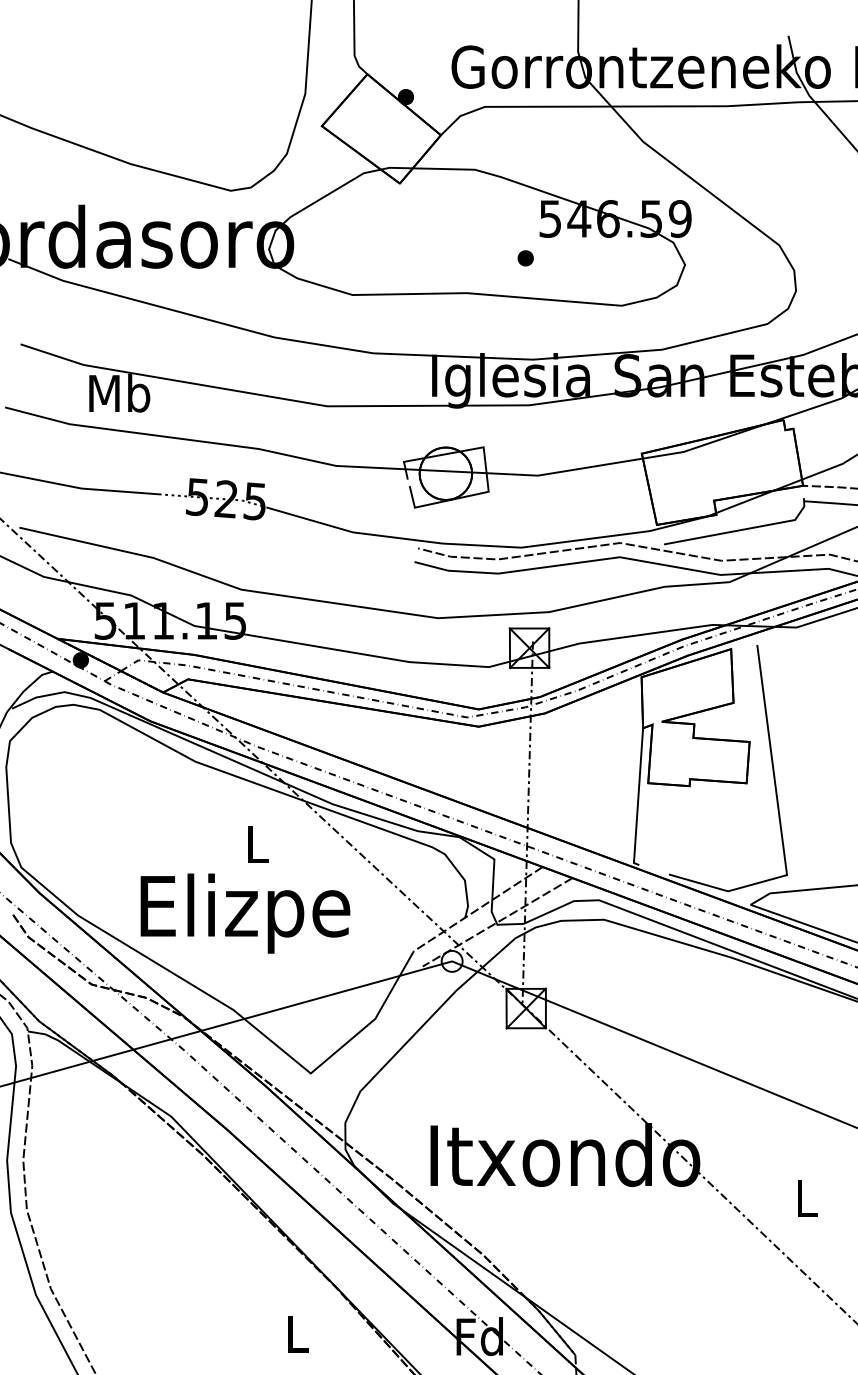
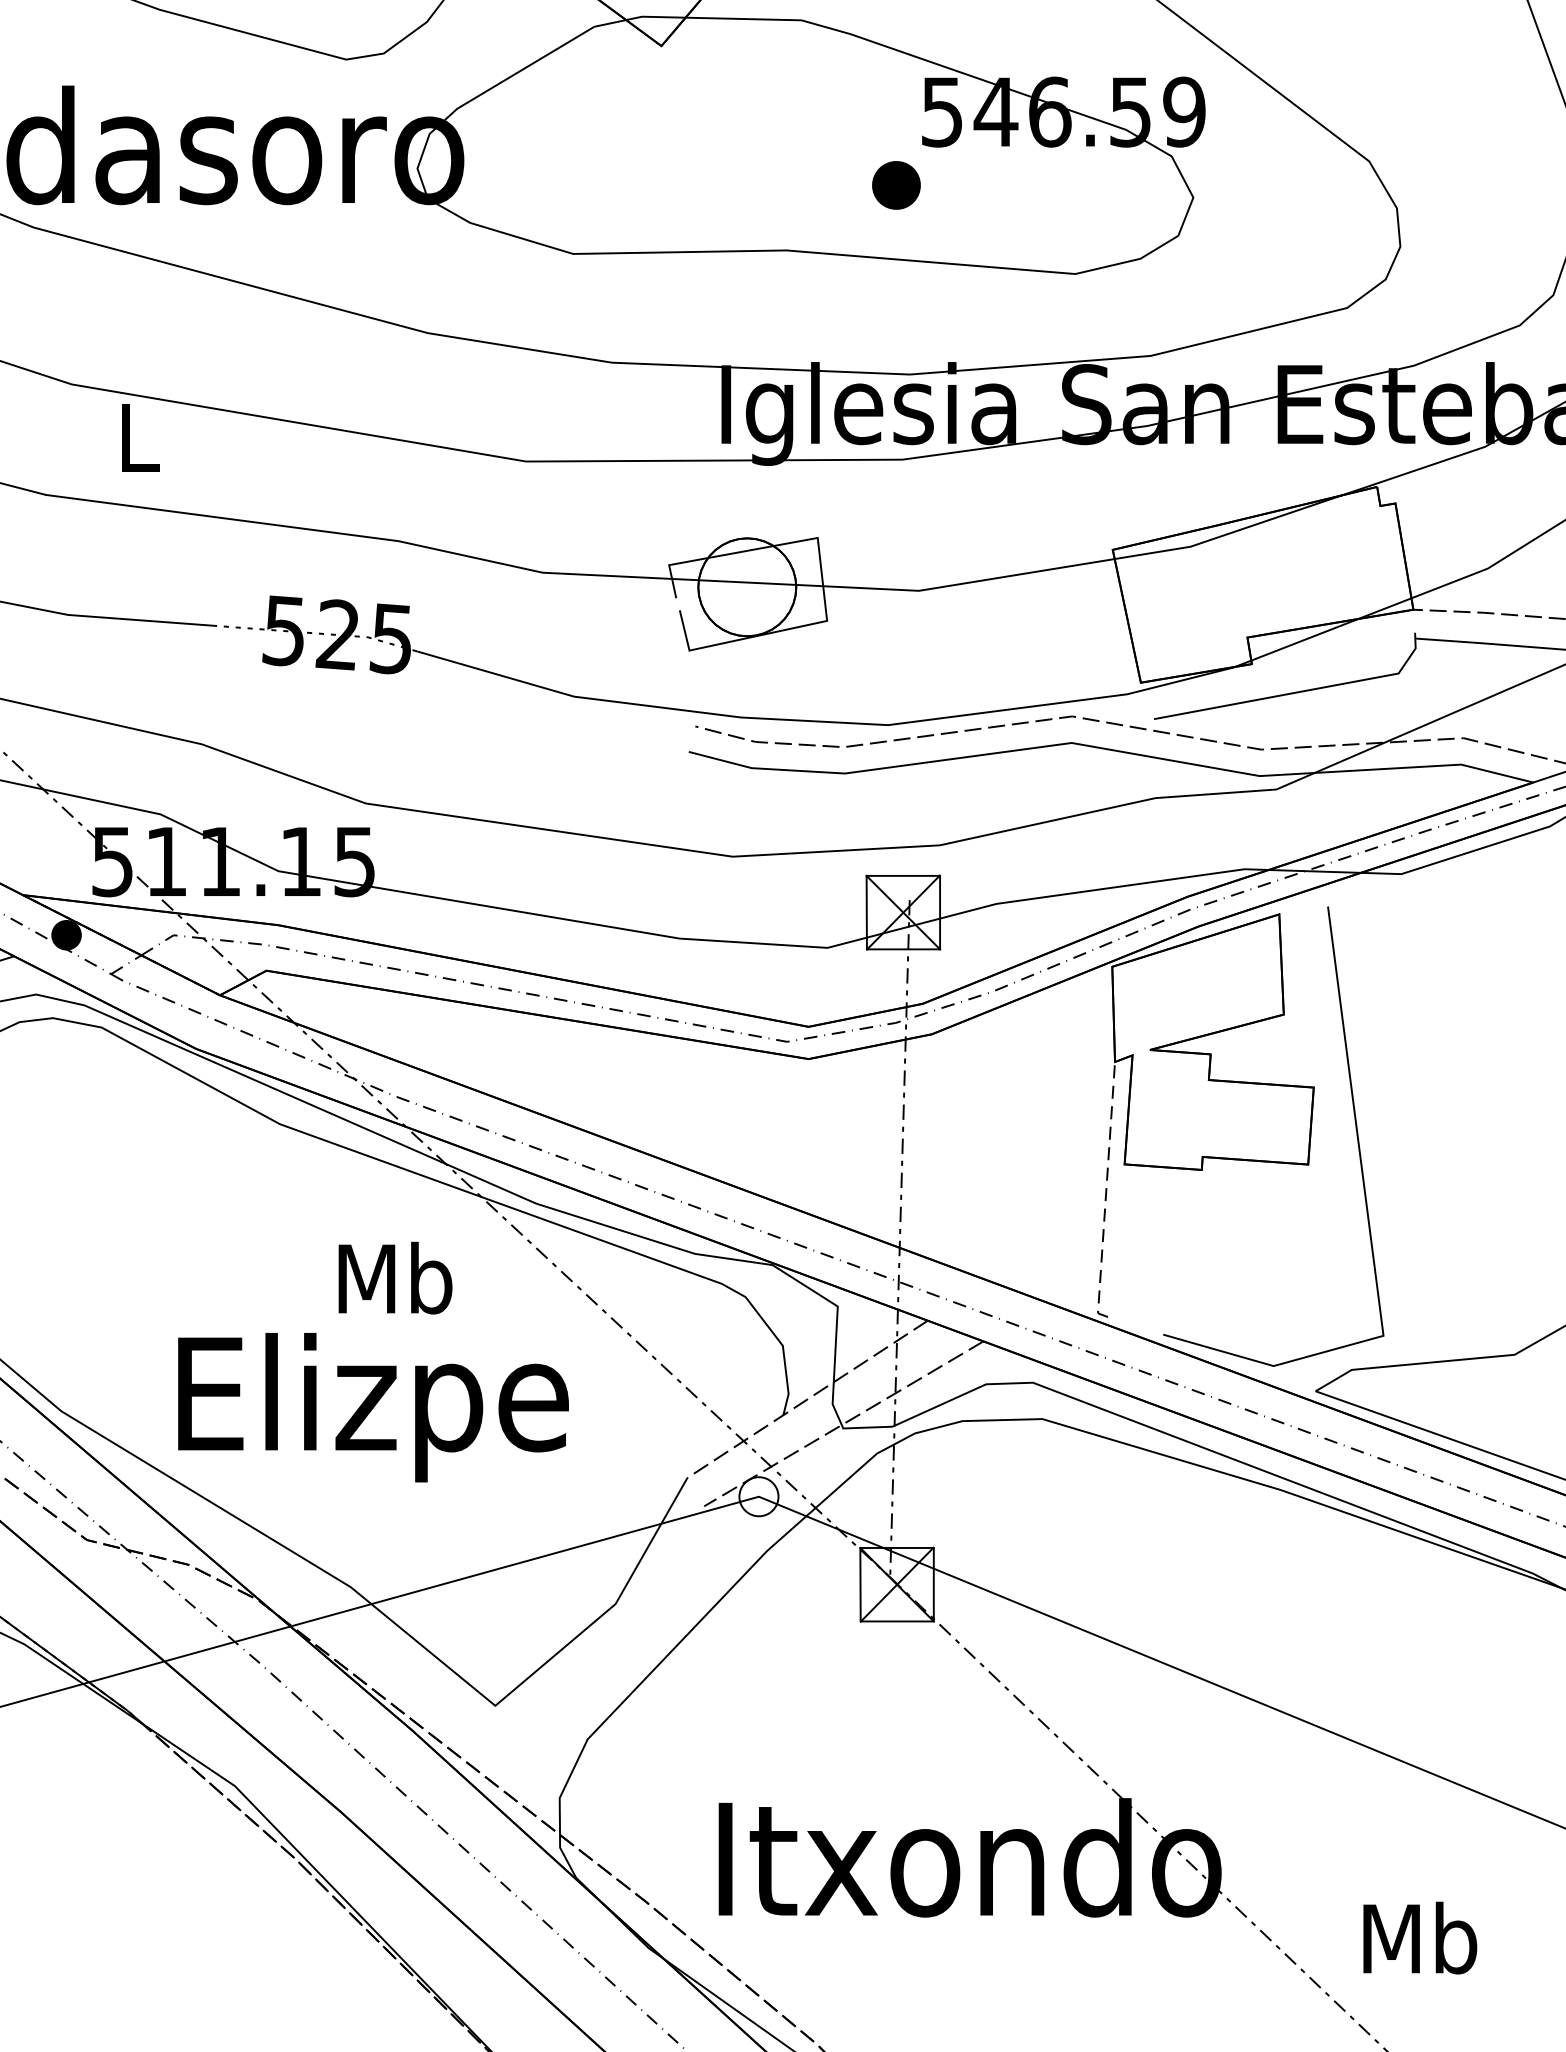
part: (525, 258) -> (895, 185), size x1.6
text: (119, 392) -> (138, 435), Mb -> L
line: (638, 798) -> (1106, 1192), solid -> dashed
text: (256, 843) -> (394, 1276), L -> Mb
text: (806, 1197) -> (1419, 1937), L -> Mb

